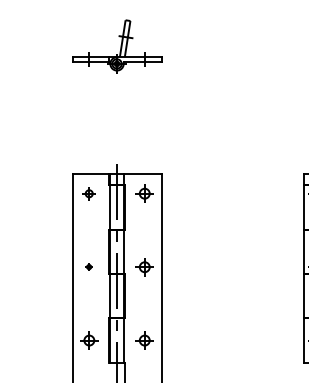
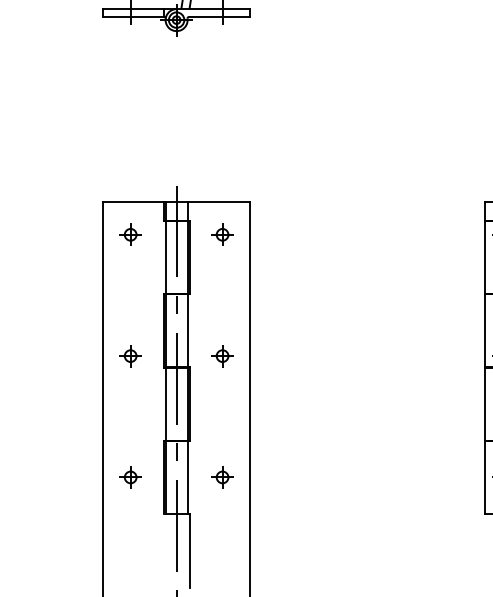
part: (144, 193) -> (222, 234), size x0.71
part: (88, 266) -> (129, 355), size x1.67
part: (144, 266) -> (222, 355), size x0.71
part: (88, 340) -> (129, 477), size x0.71
part: (144, 340) -> (222, 477), size x0.71

